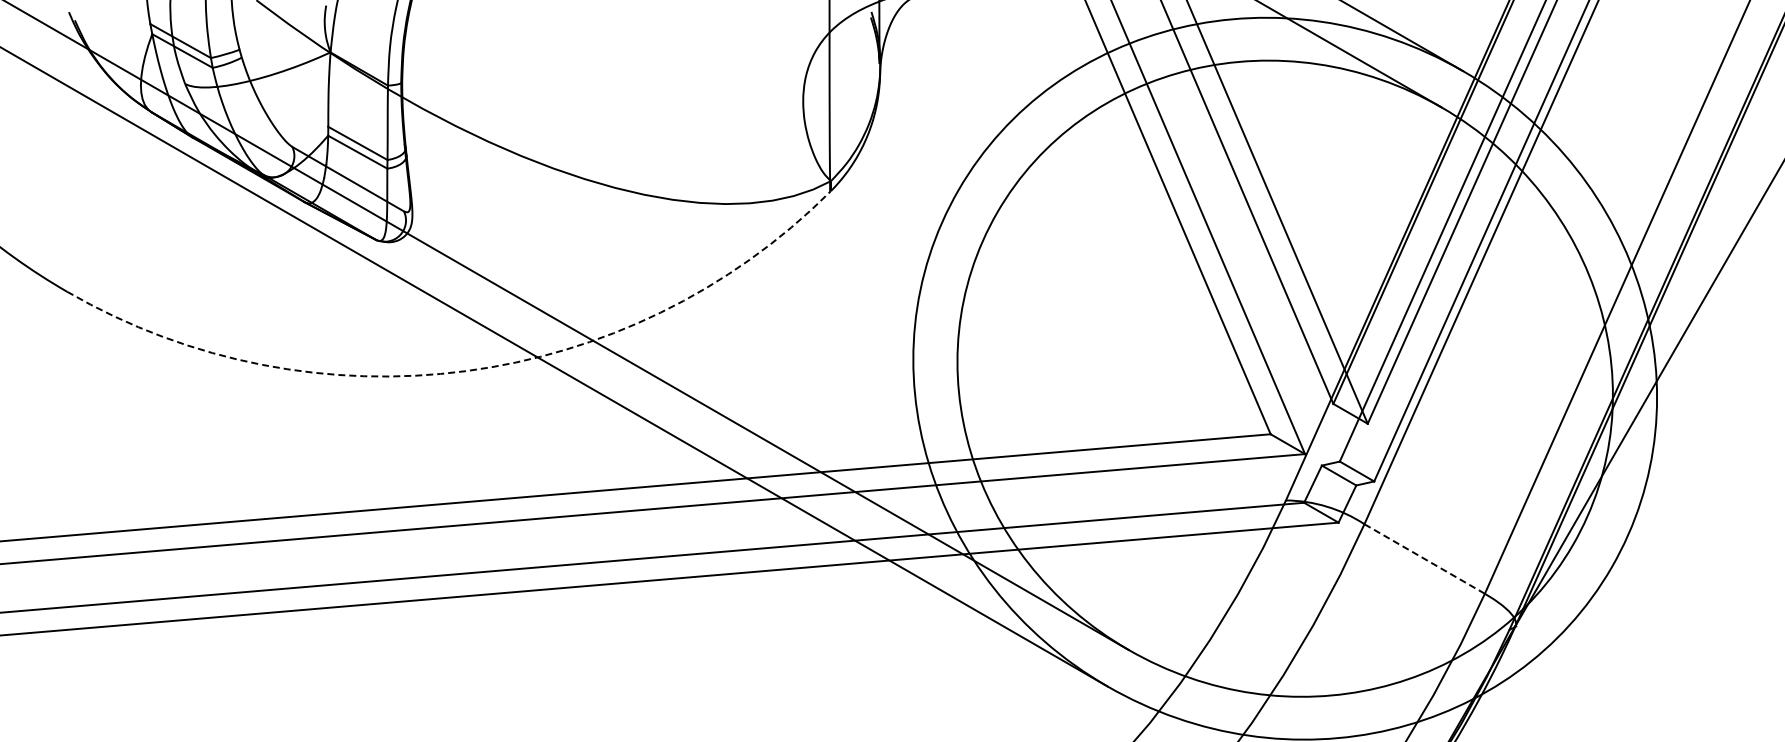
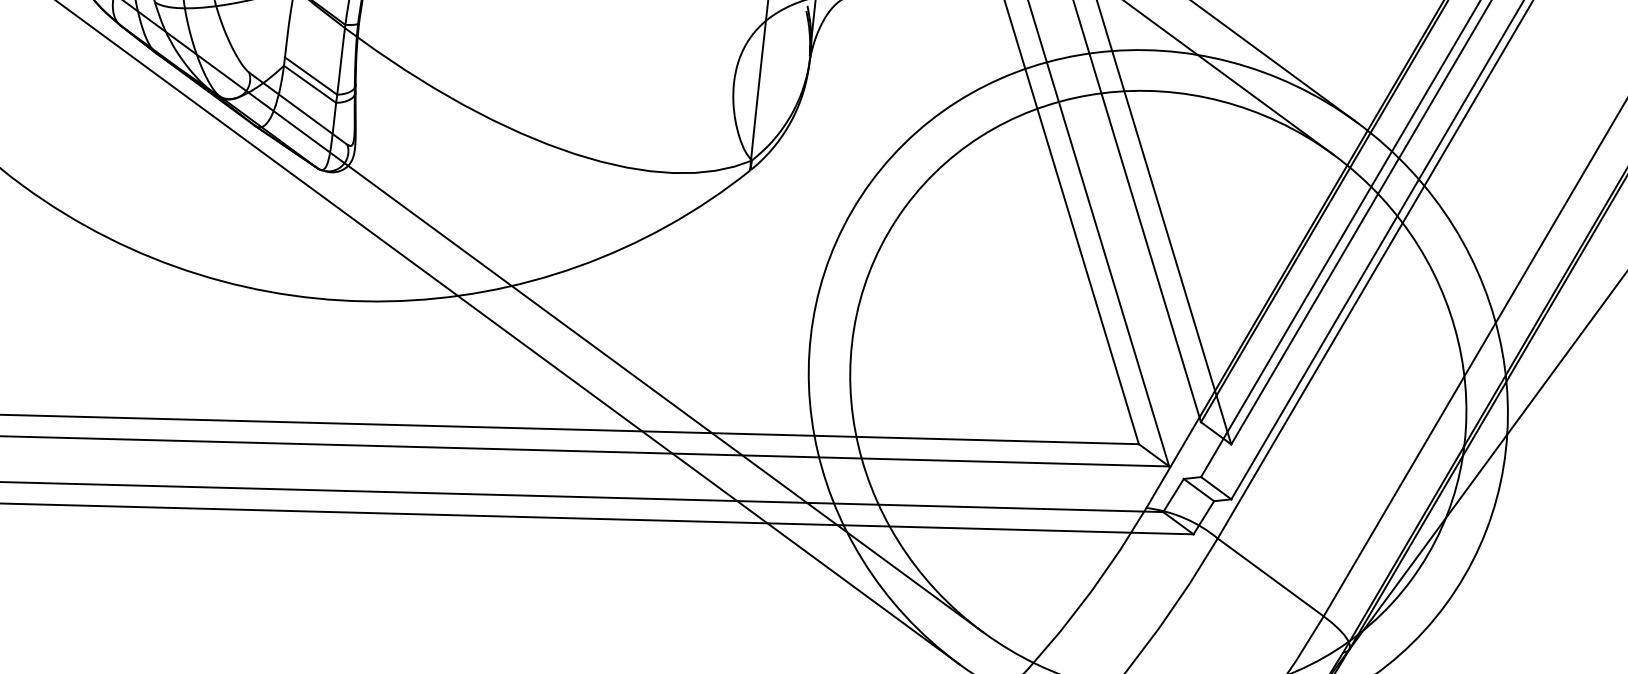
arc: (465, 371) -> (388, 301), dashed -> solid
line: (1424, 559) -> (1270, 577), dashed -> solid

